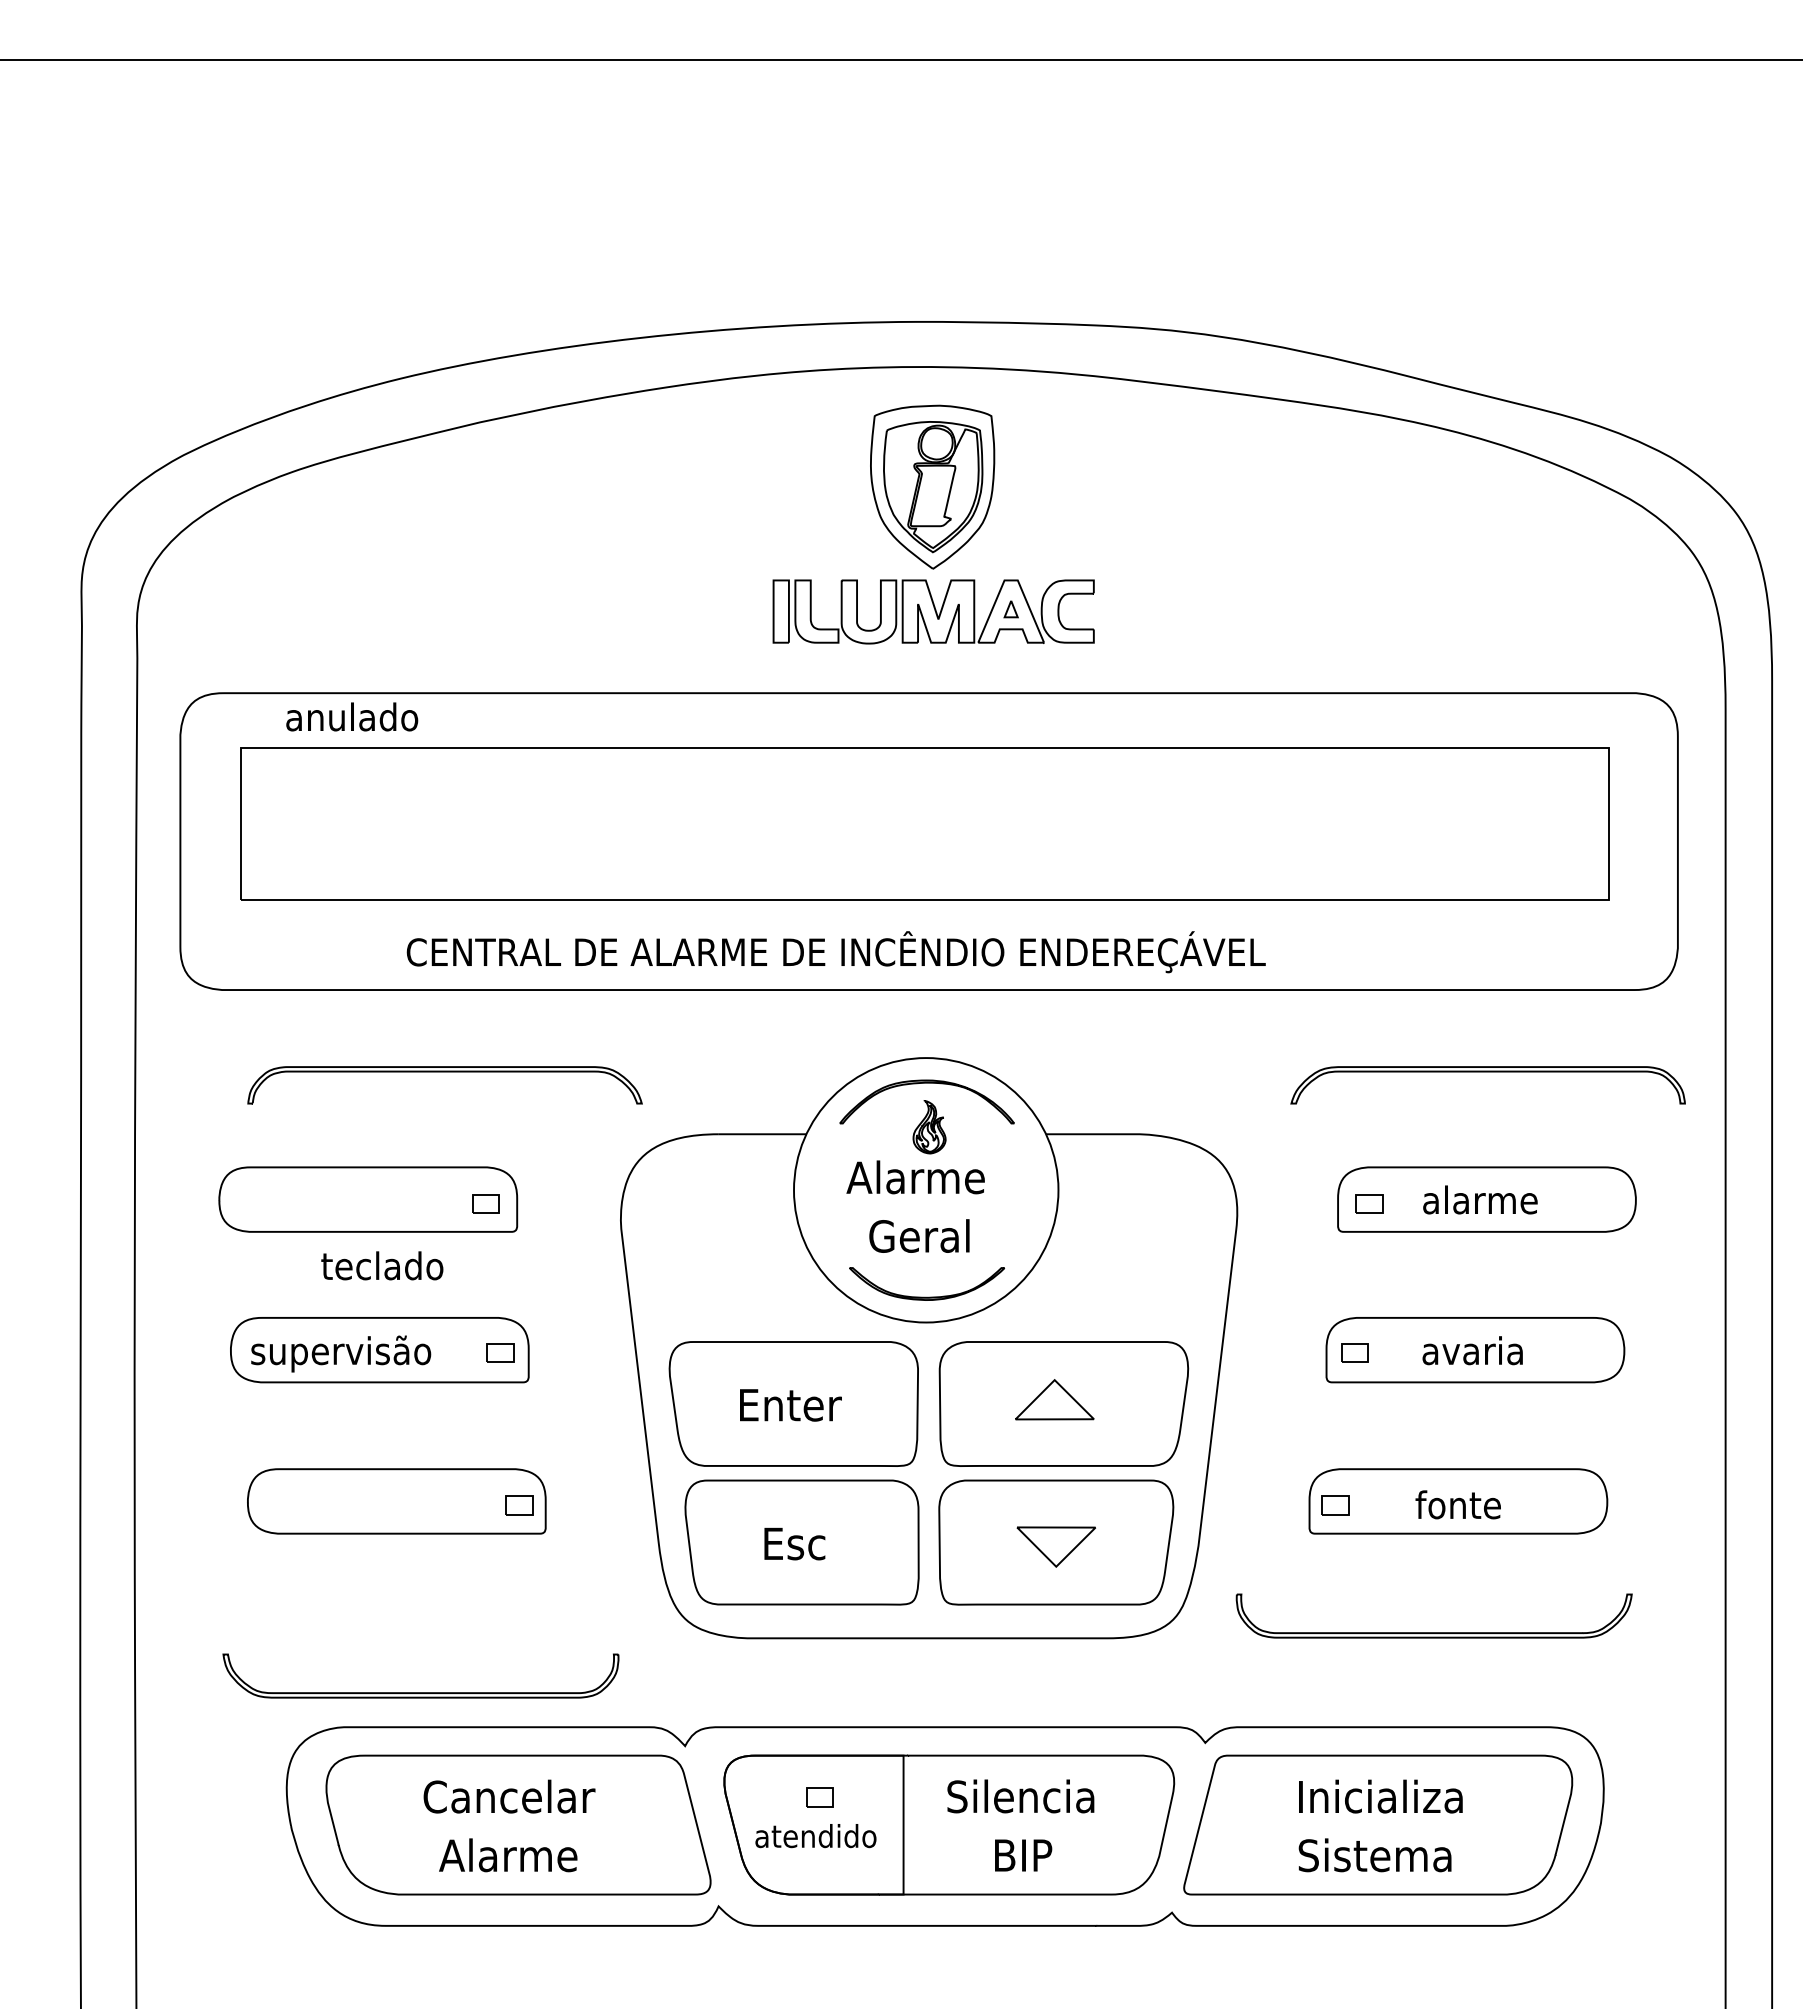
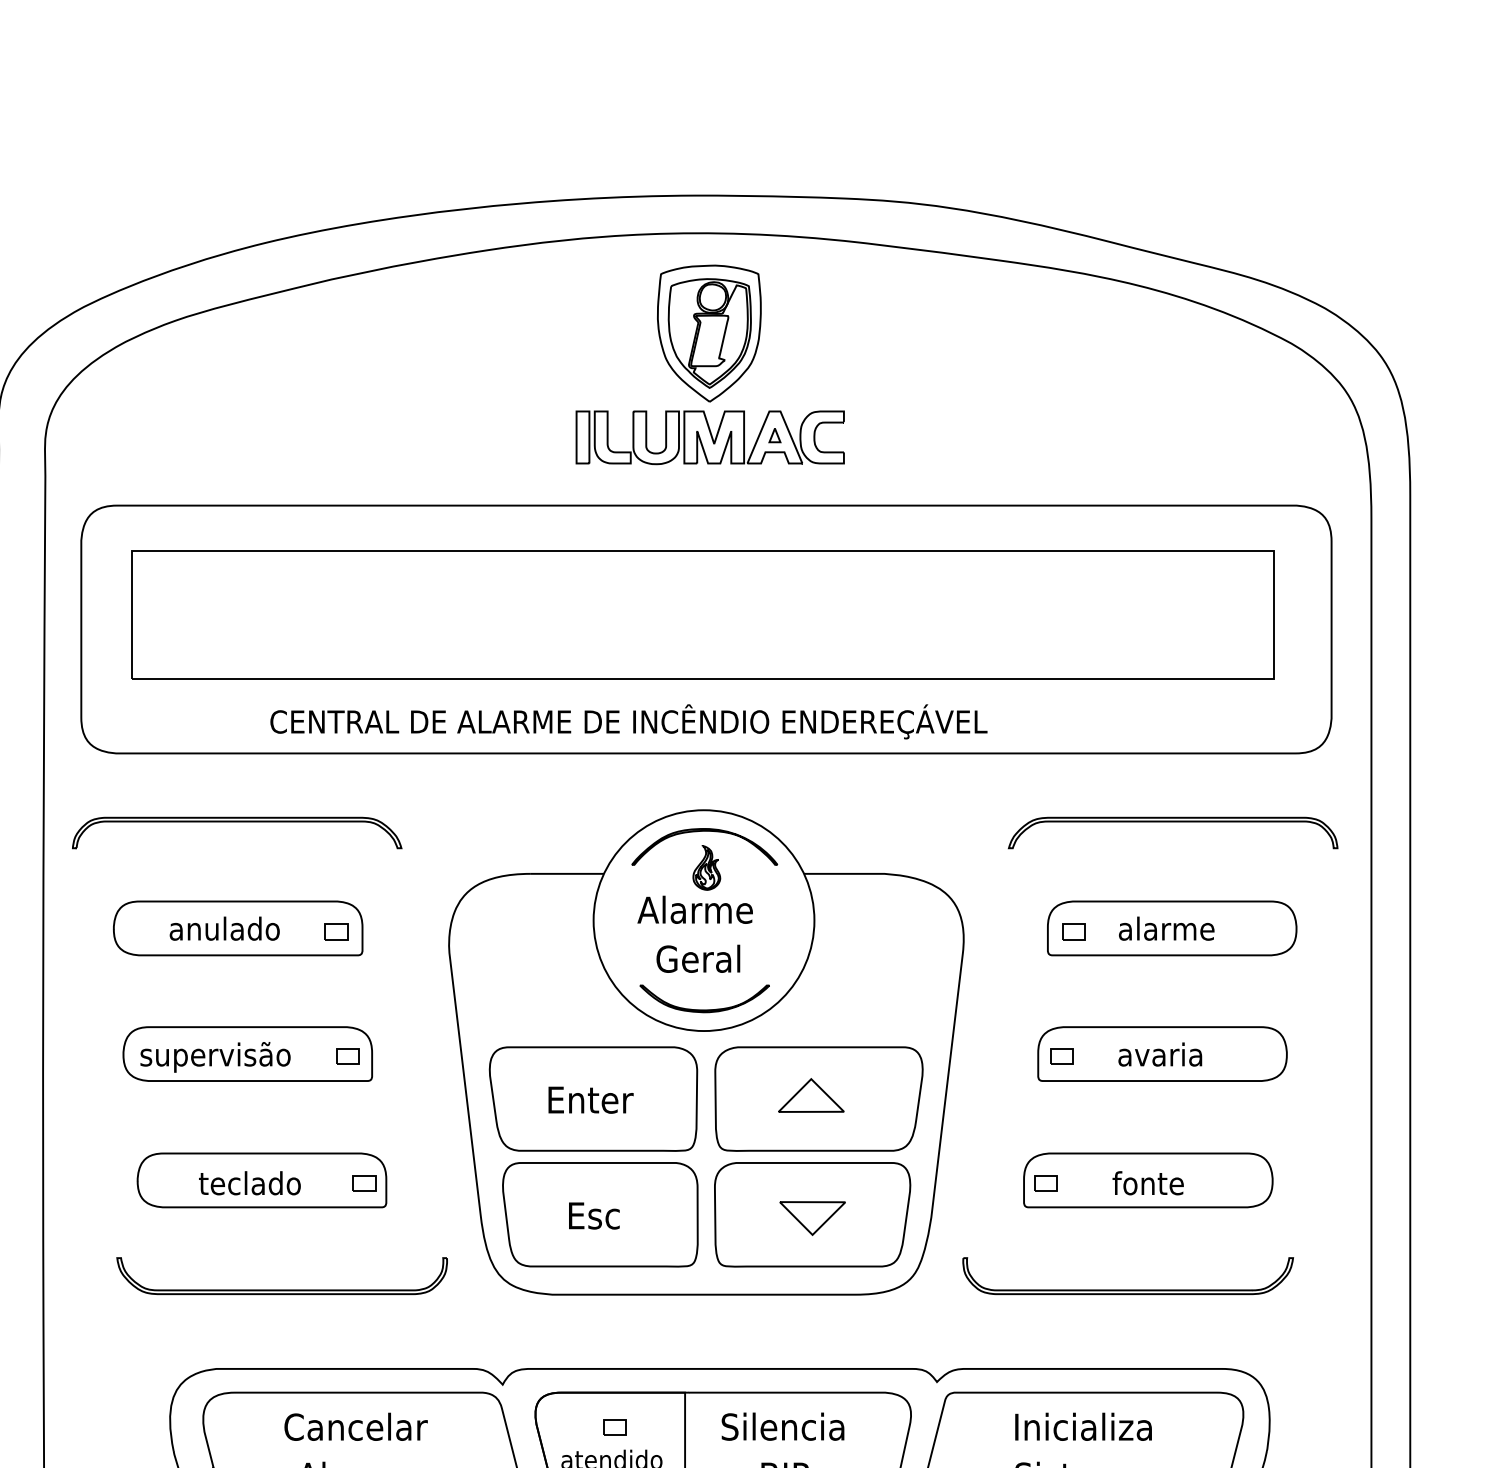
text: (352, 716) -> (225, 928), moved
part: (444, 1072) -> (236, 822), moved
text: (382, 1265) -> (250, 1182), moved
part: (420, 1692) -> (281, 1289), moved

